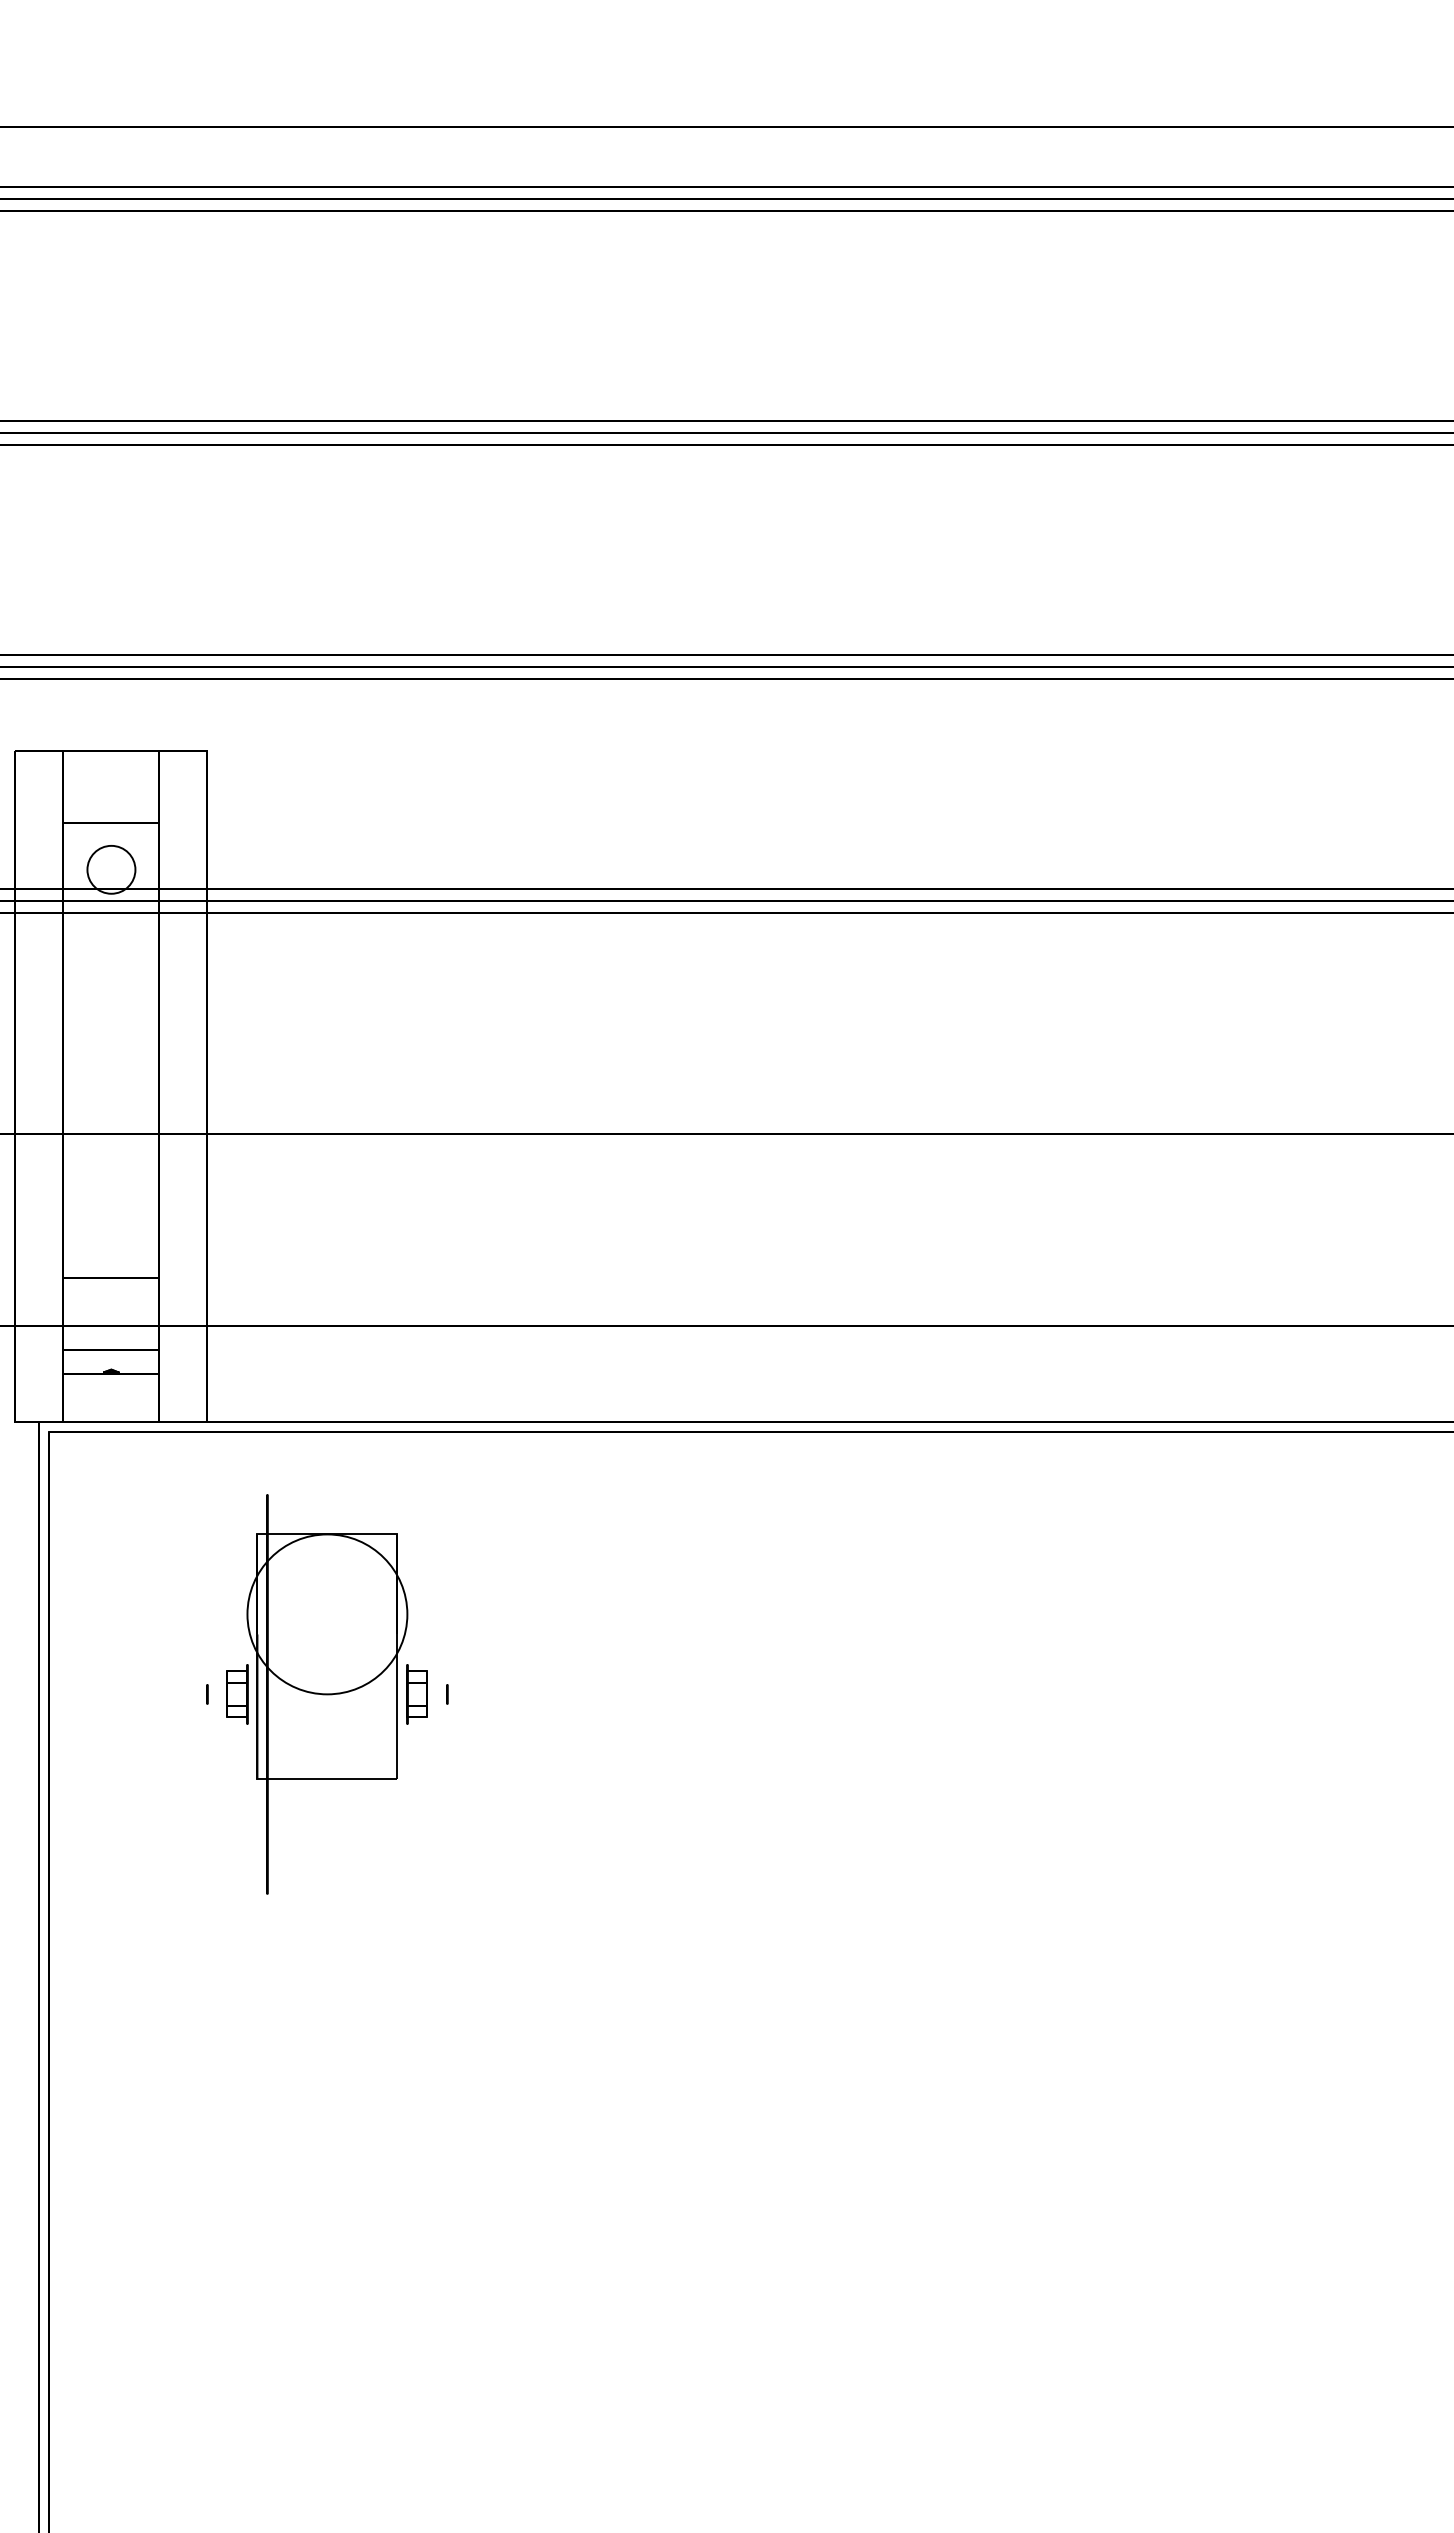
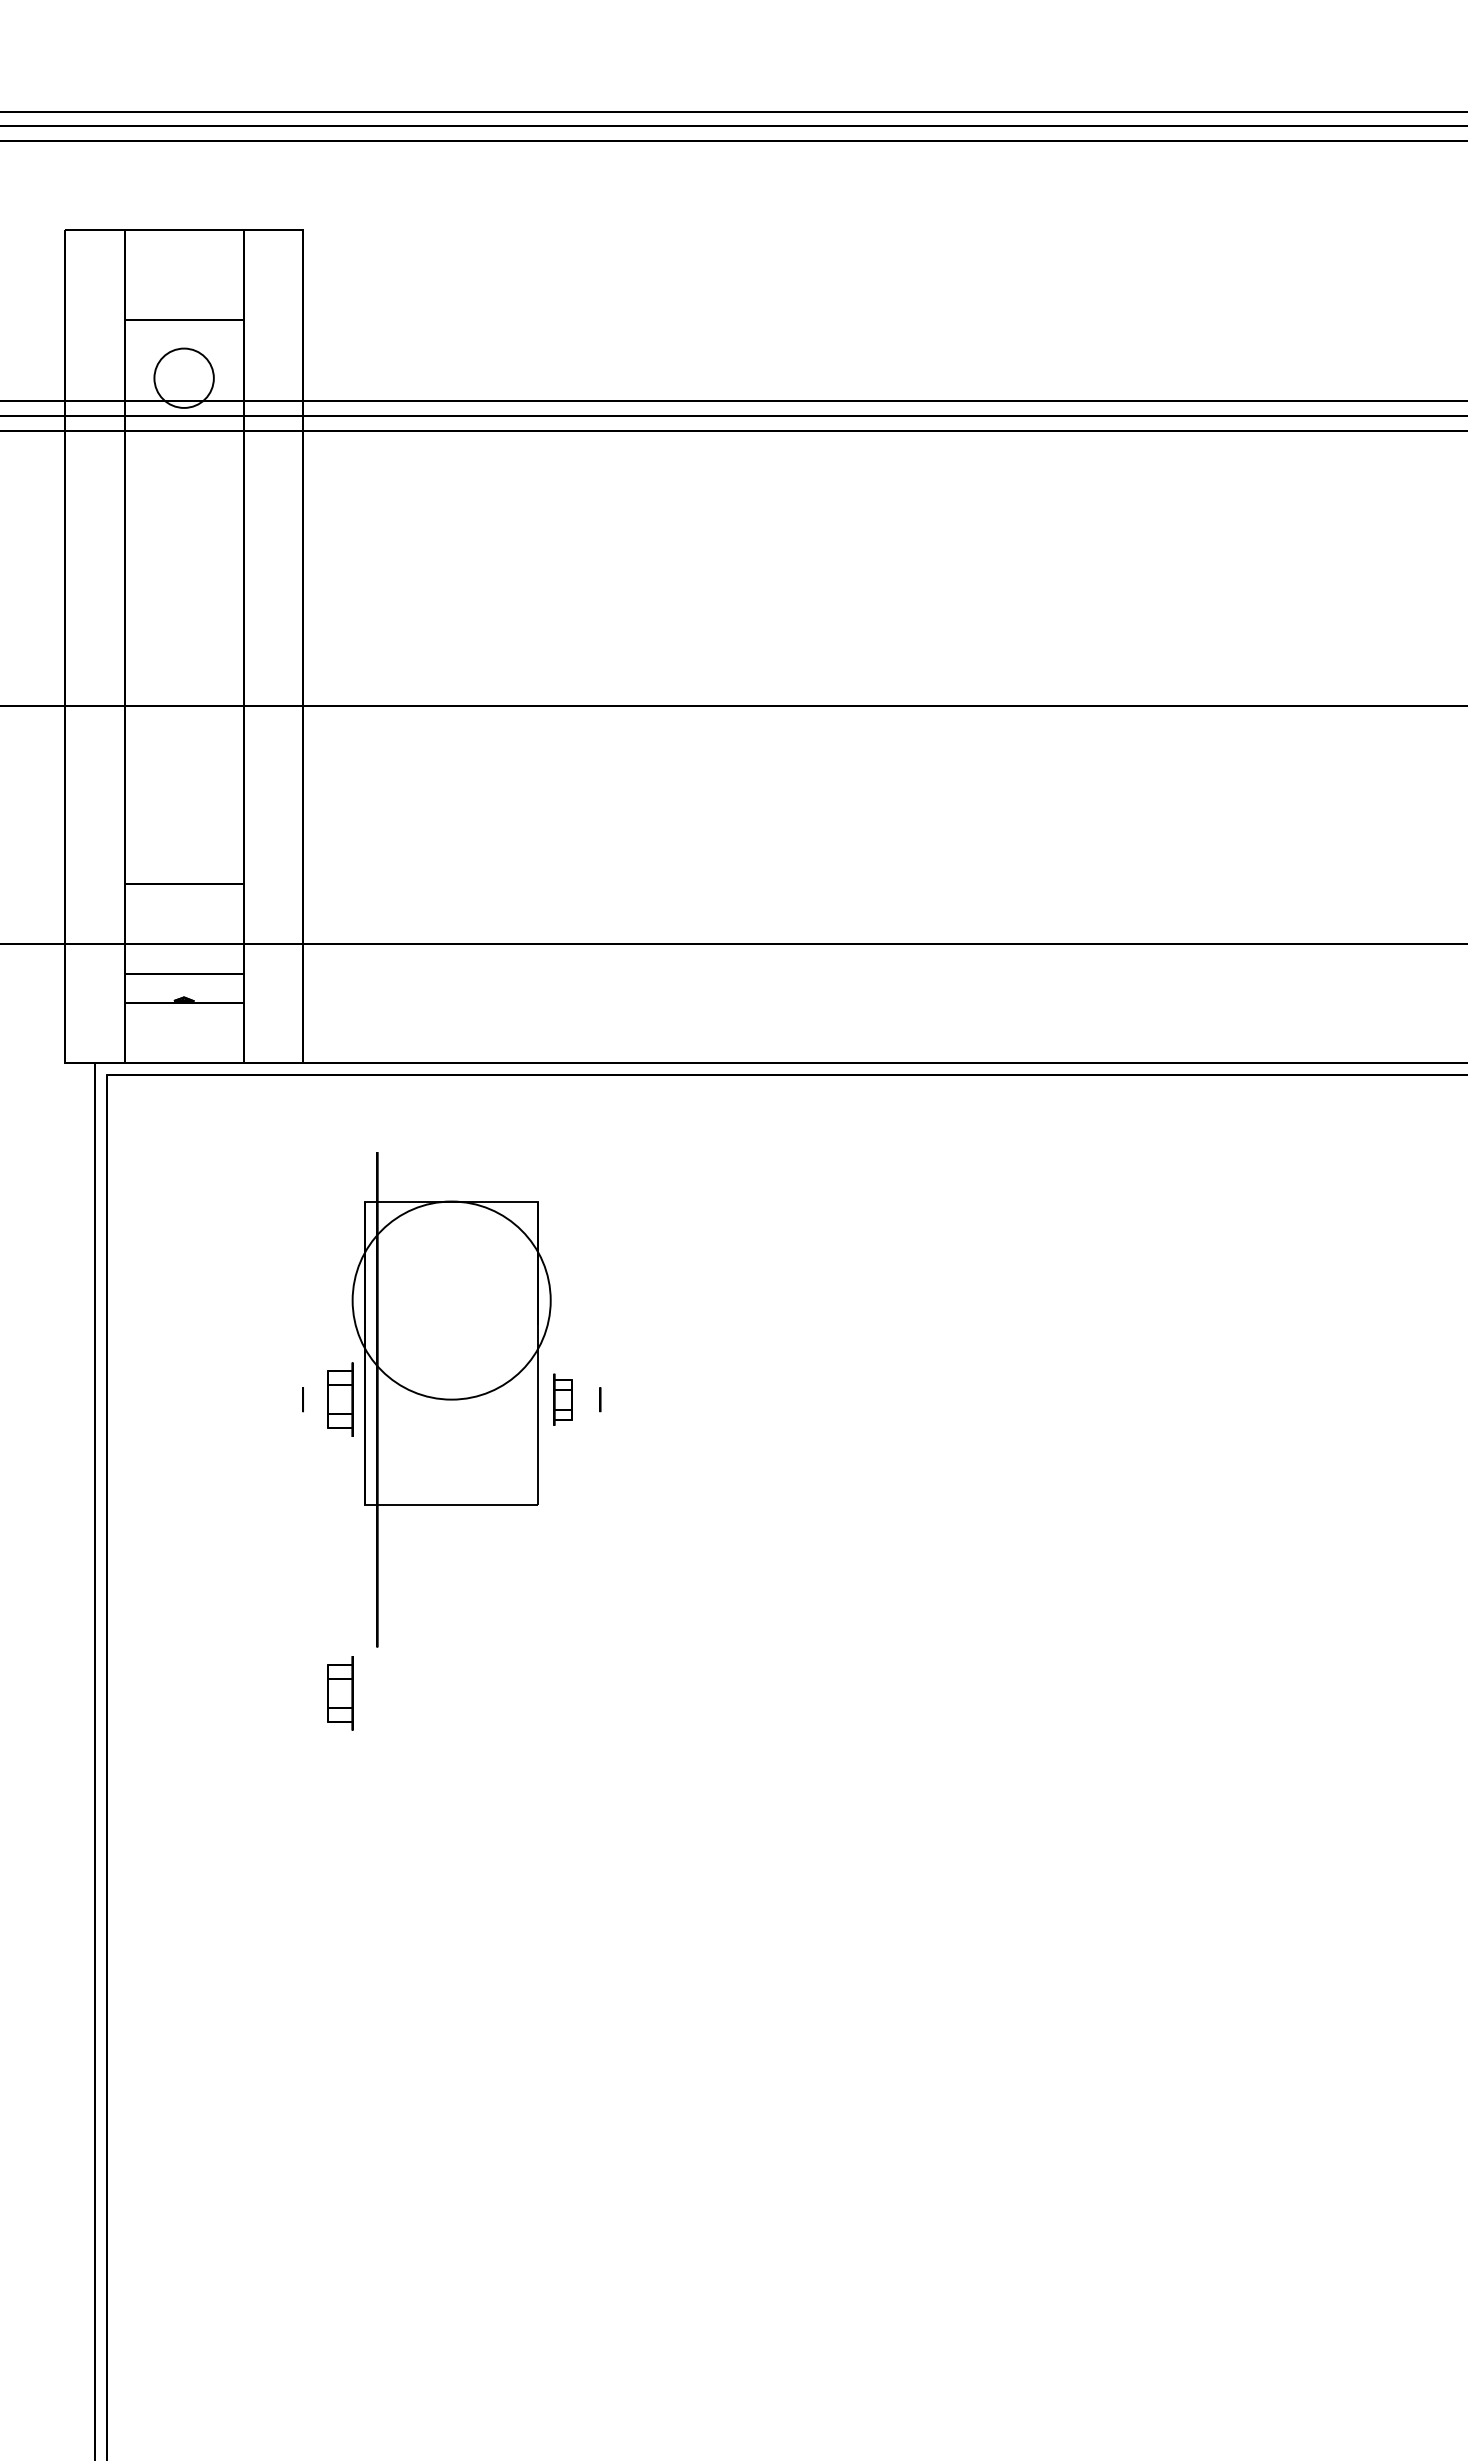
part: (416, 1694) -> (562, 1399), size x0.7
part: (237, 1931) -> (340, 1693), added

